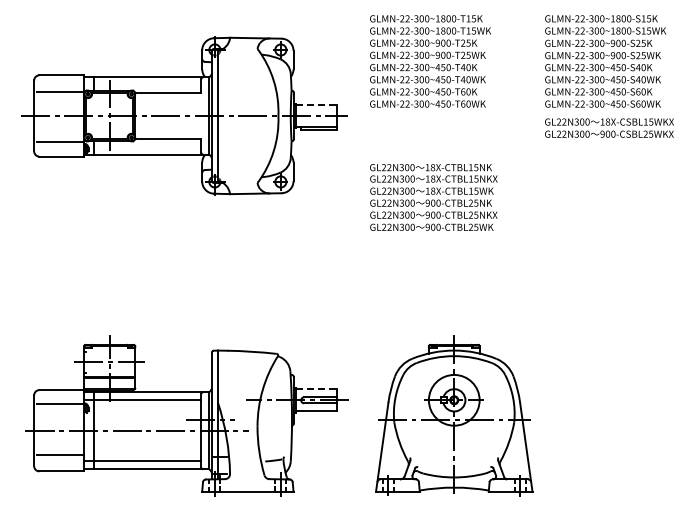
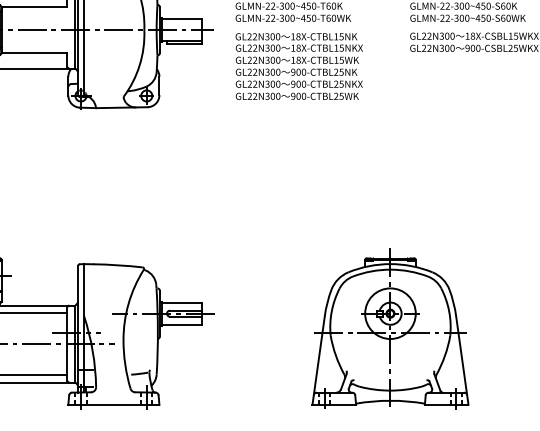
line: (316, 104) -> (182, 18), dashed -> solid
text: (433, 197) -> (298, 66), moved
line: (316, 389) -> (182, 302), dashed -> solid
part: (454, 415) -> (390, 328), moved

